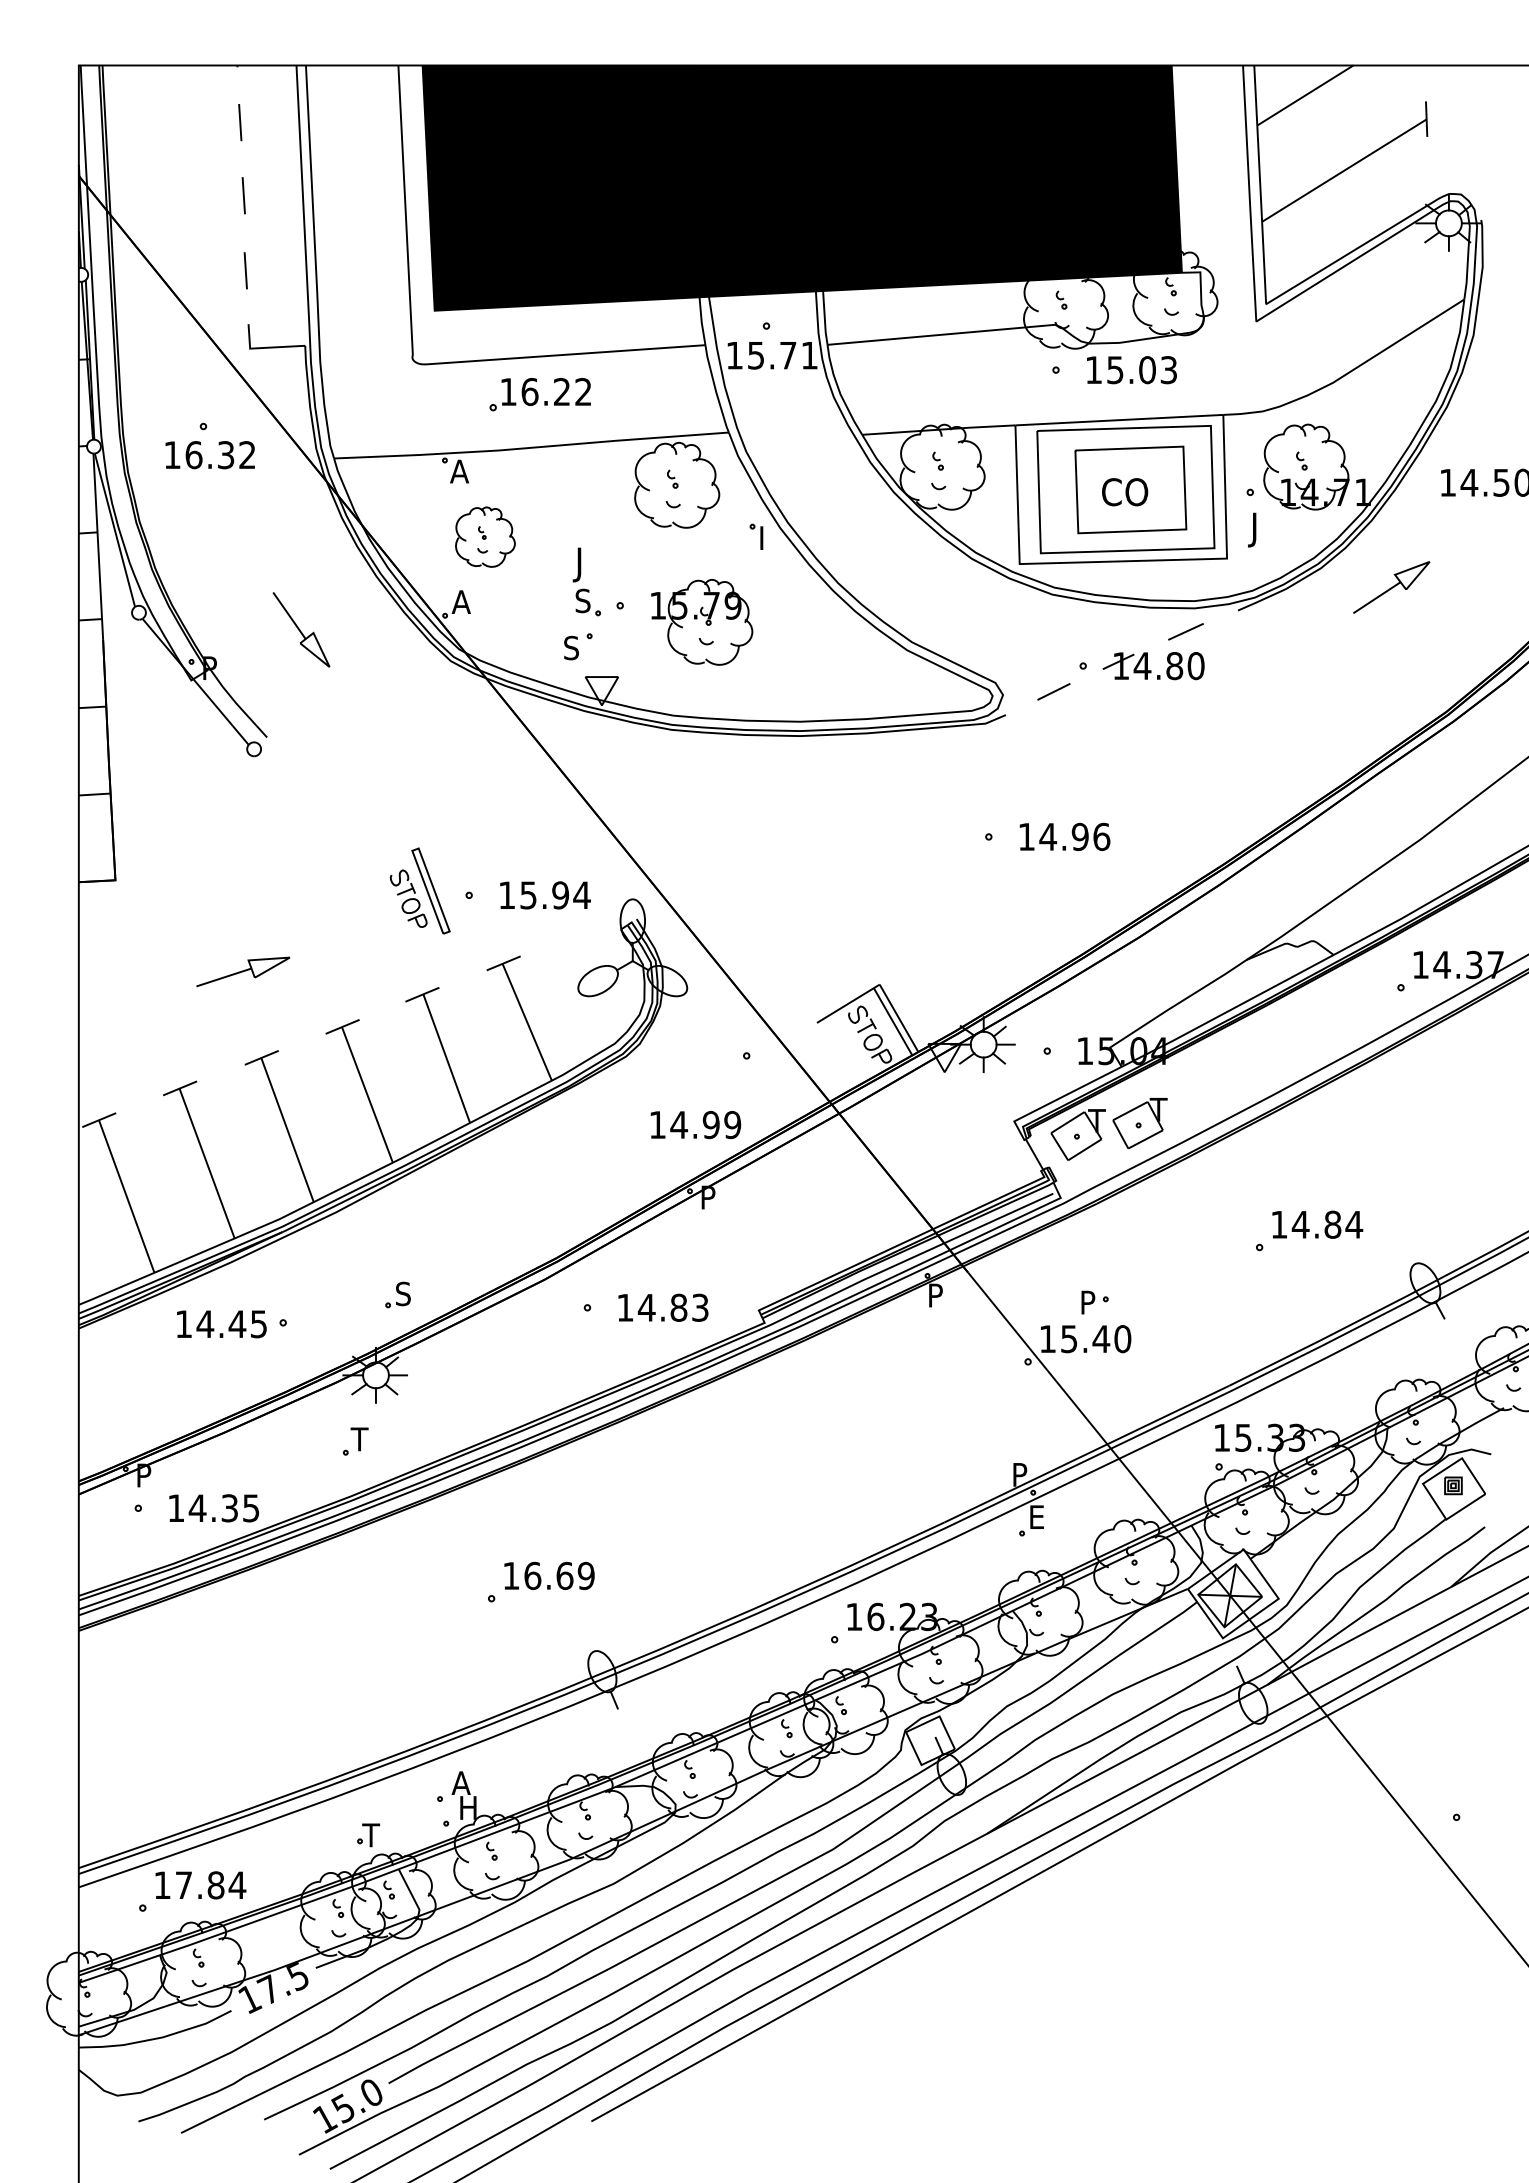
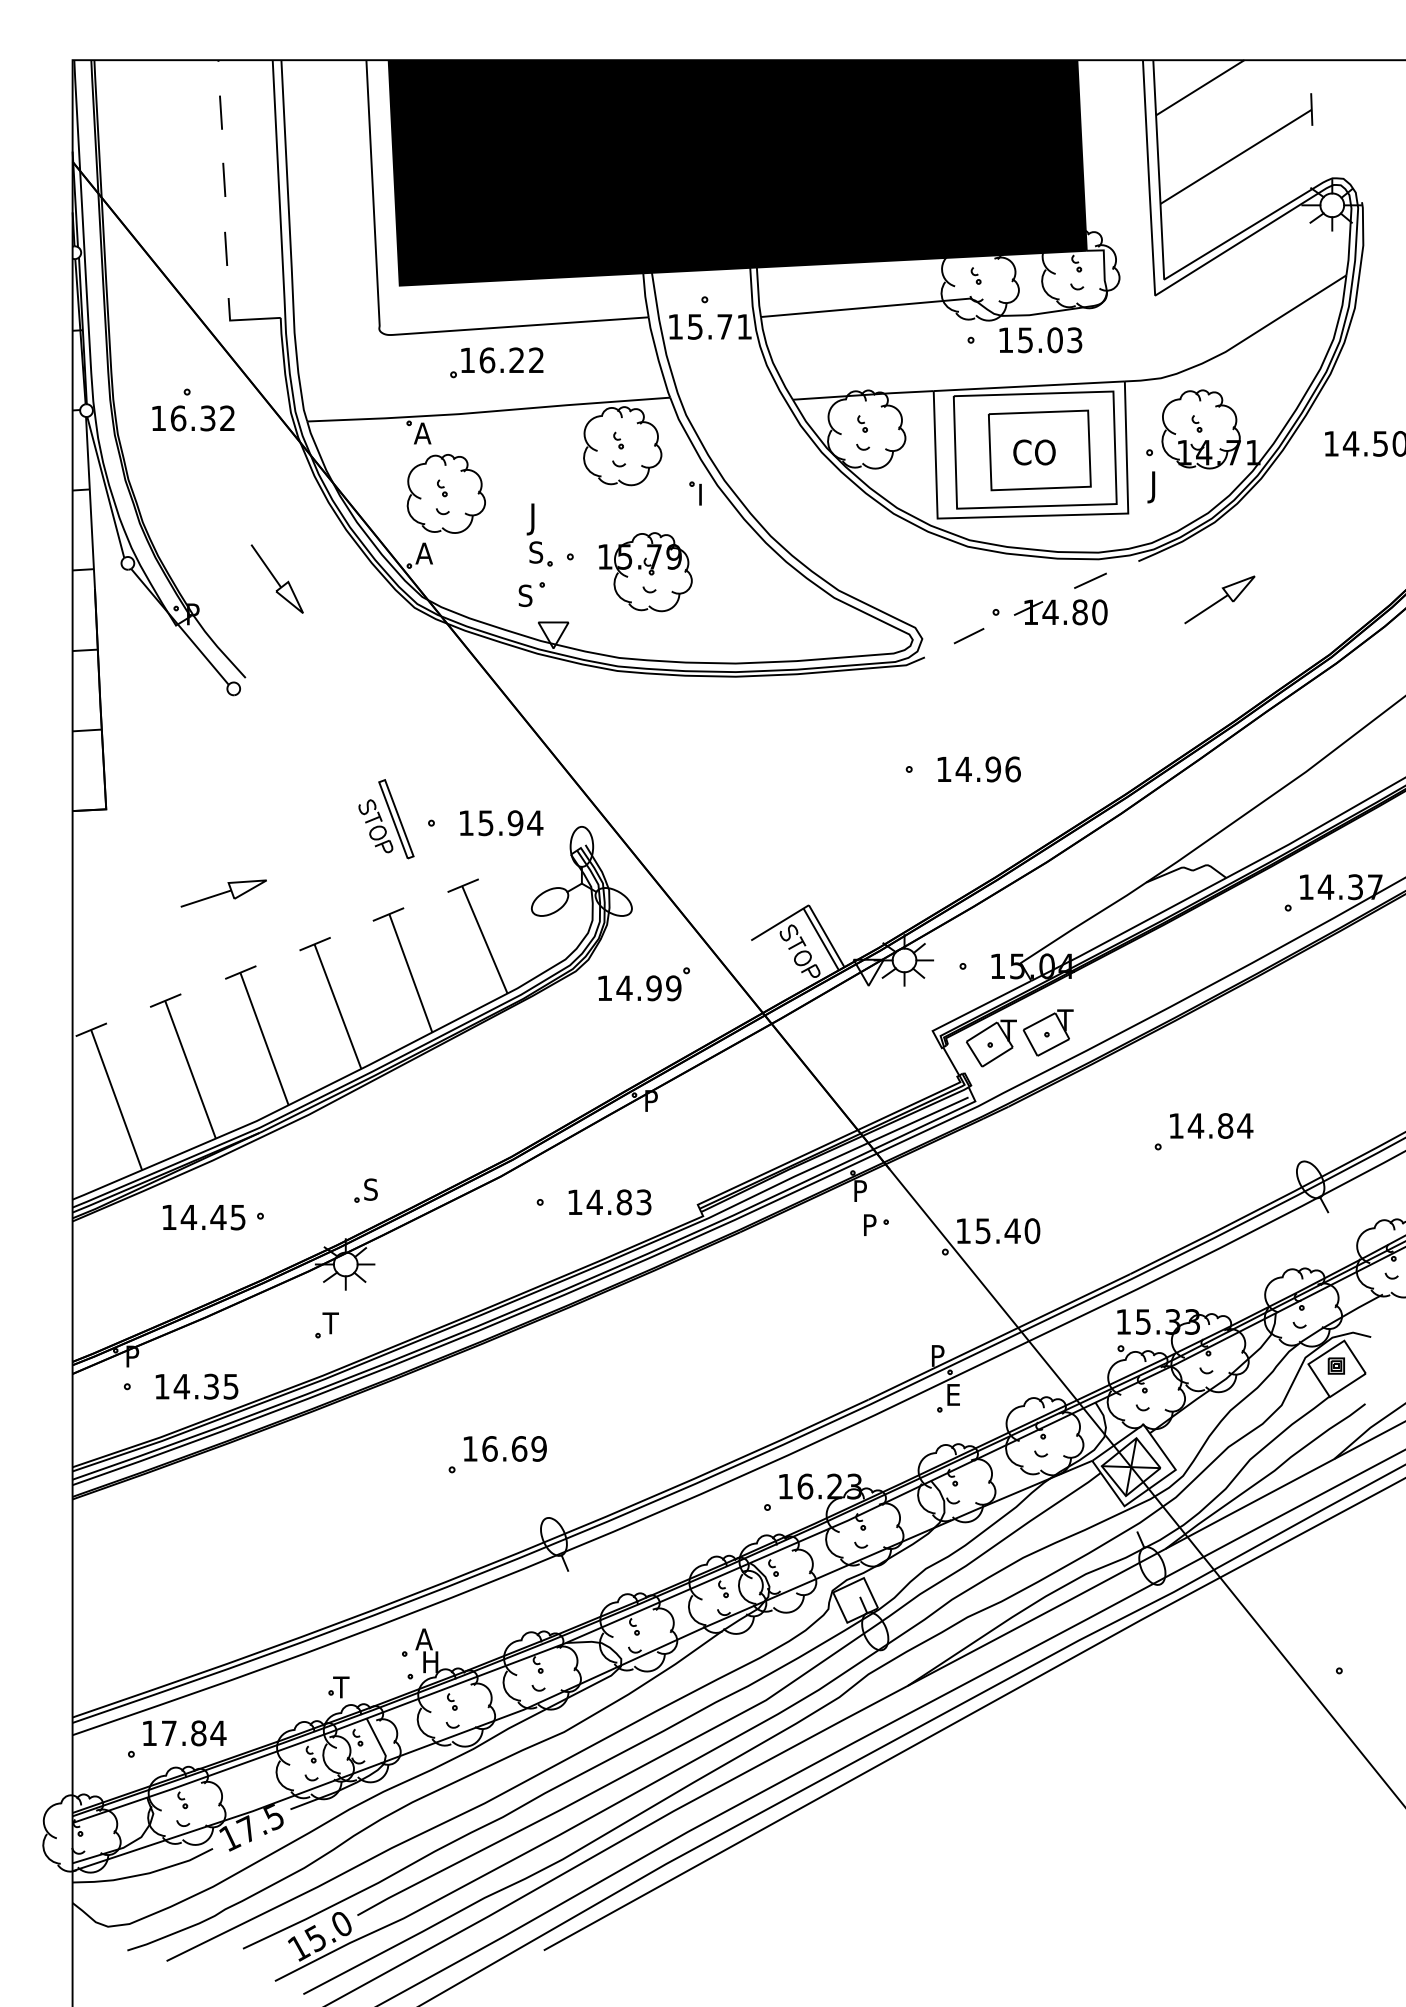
part: (485, 536) -> (446, 493), size x1.43
part: (1391, 587) -> (1219, 599), moved
text: (695, 1125) -> (639, 988), moved
part: (1094, 1302) -> (875, 1225), moved

